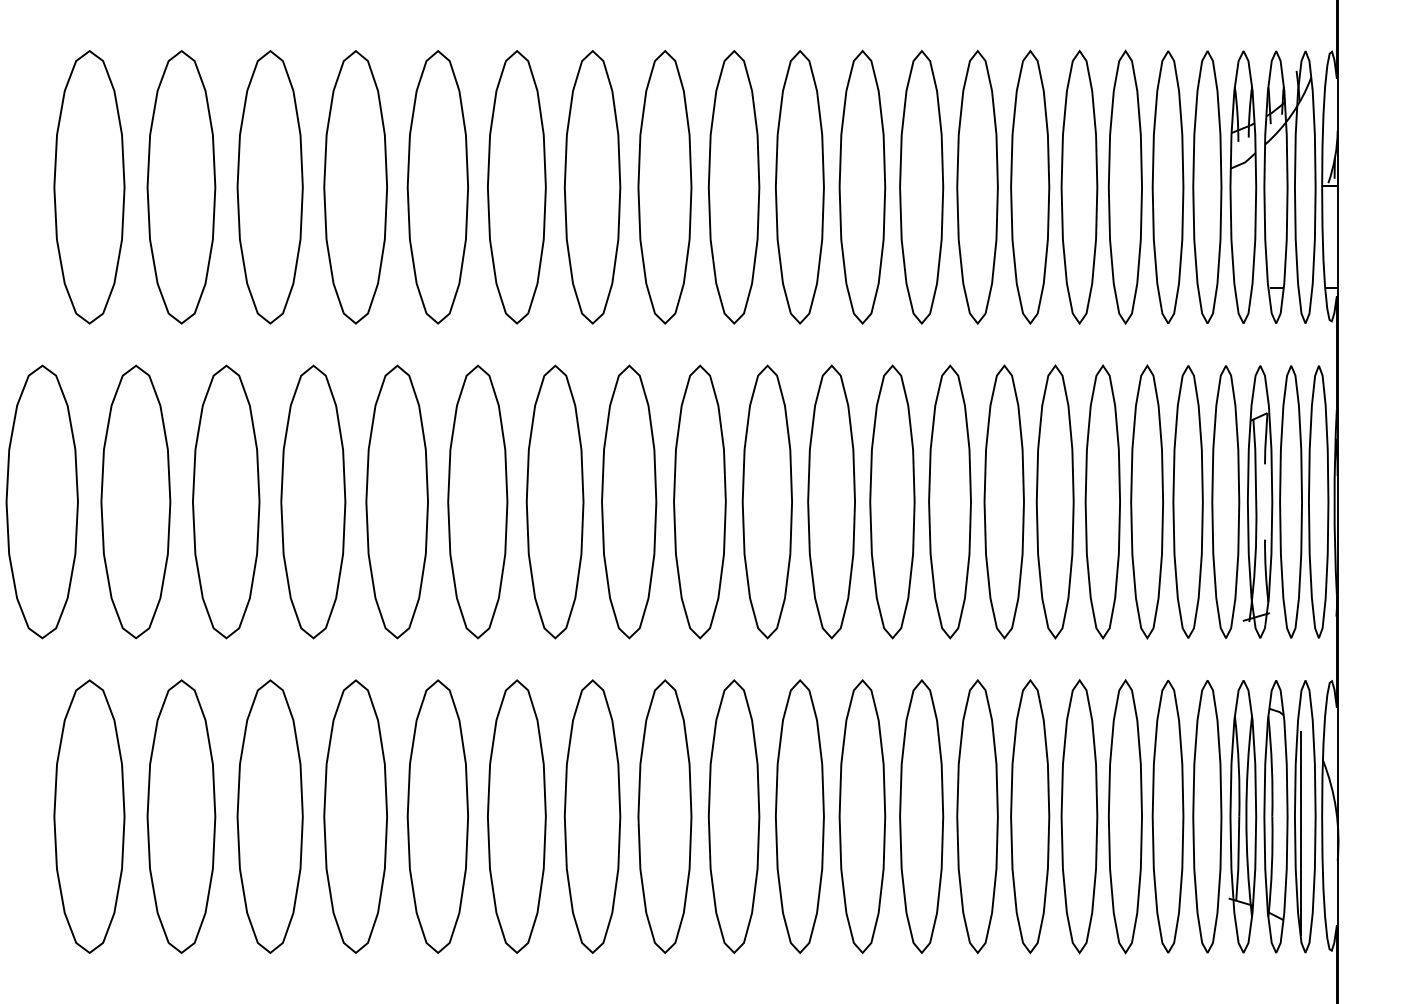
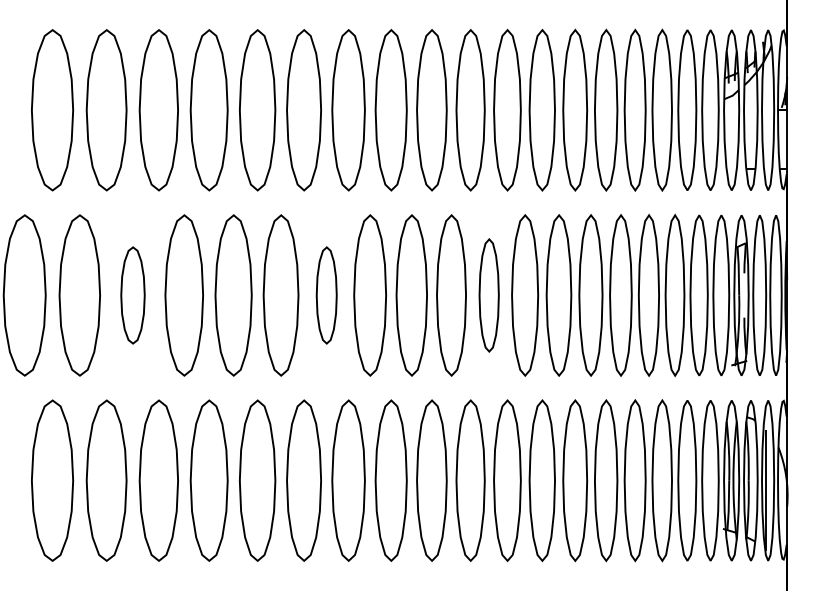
part: (225, 502) -> (132, 295), size x0.6
part: (554, 502) -> (326, 295), size x0.6
part: (830, 502) -> (488, 295), size x0.7

